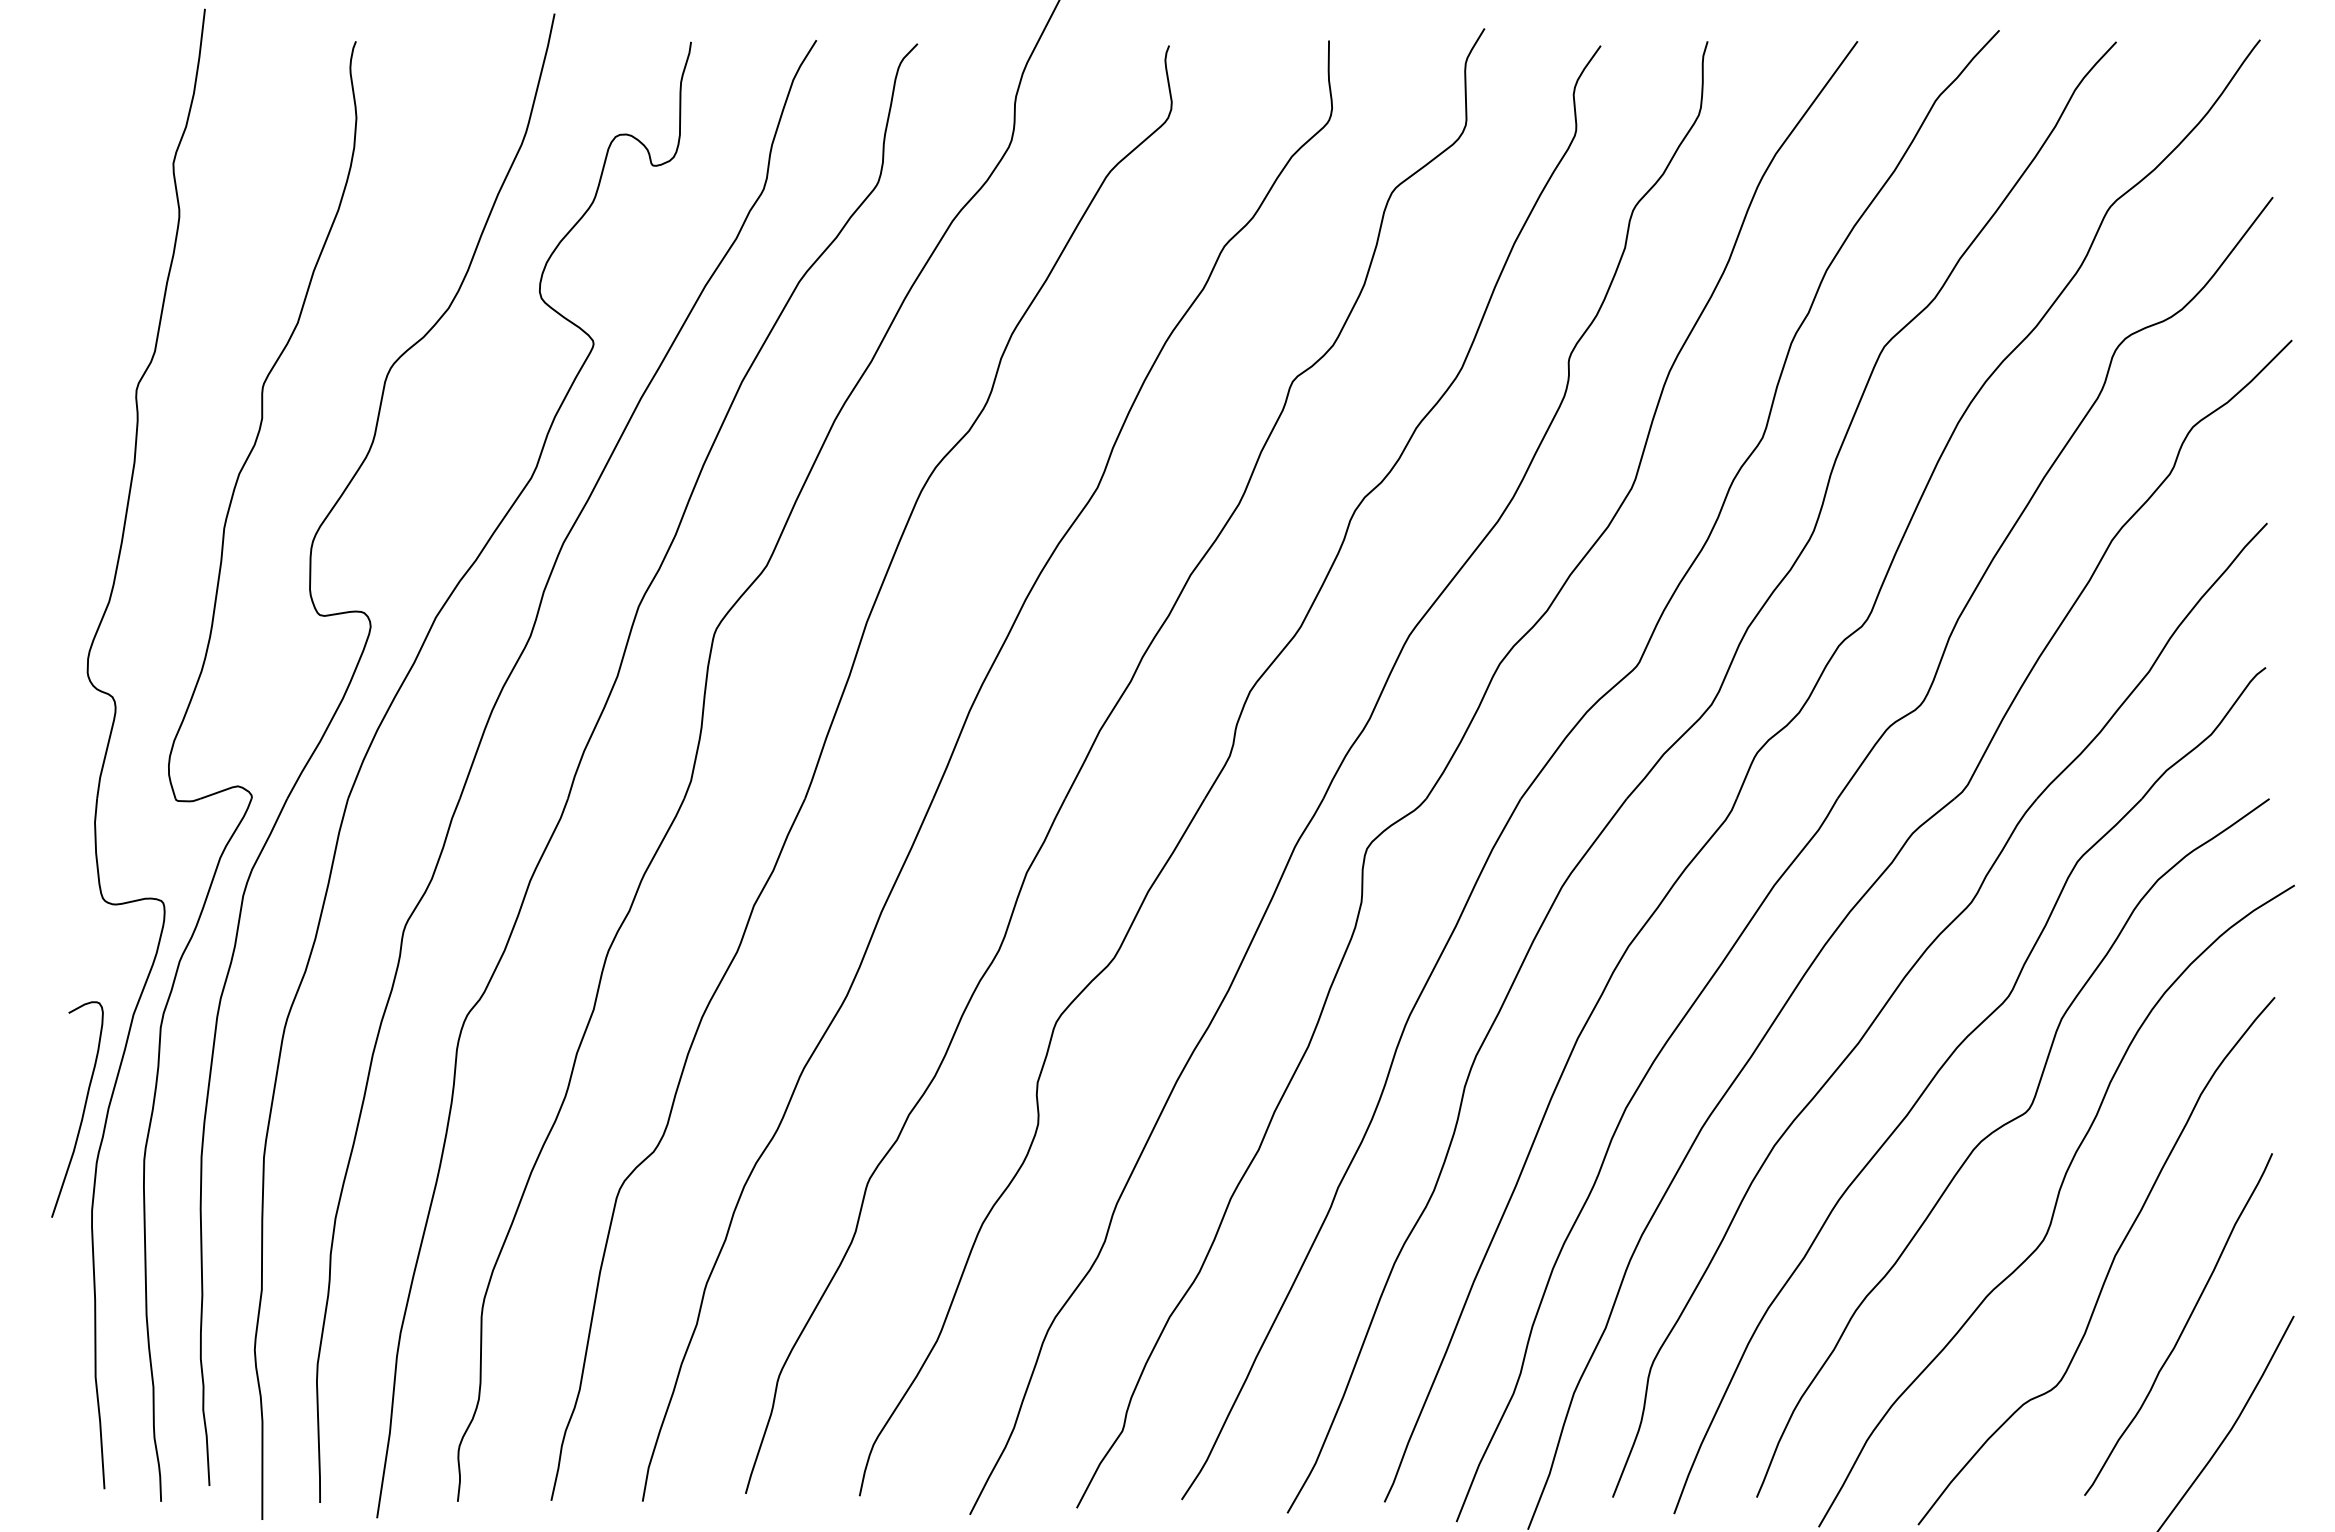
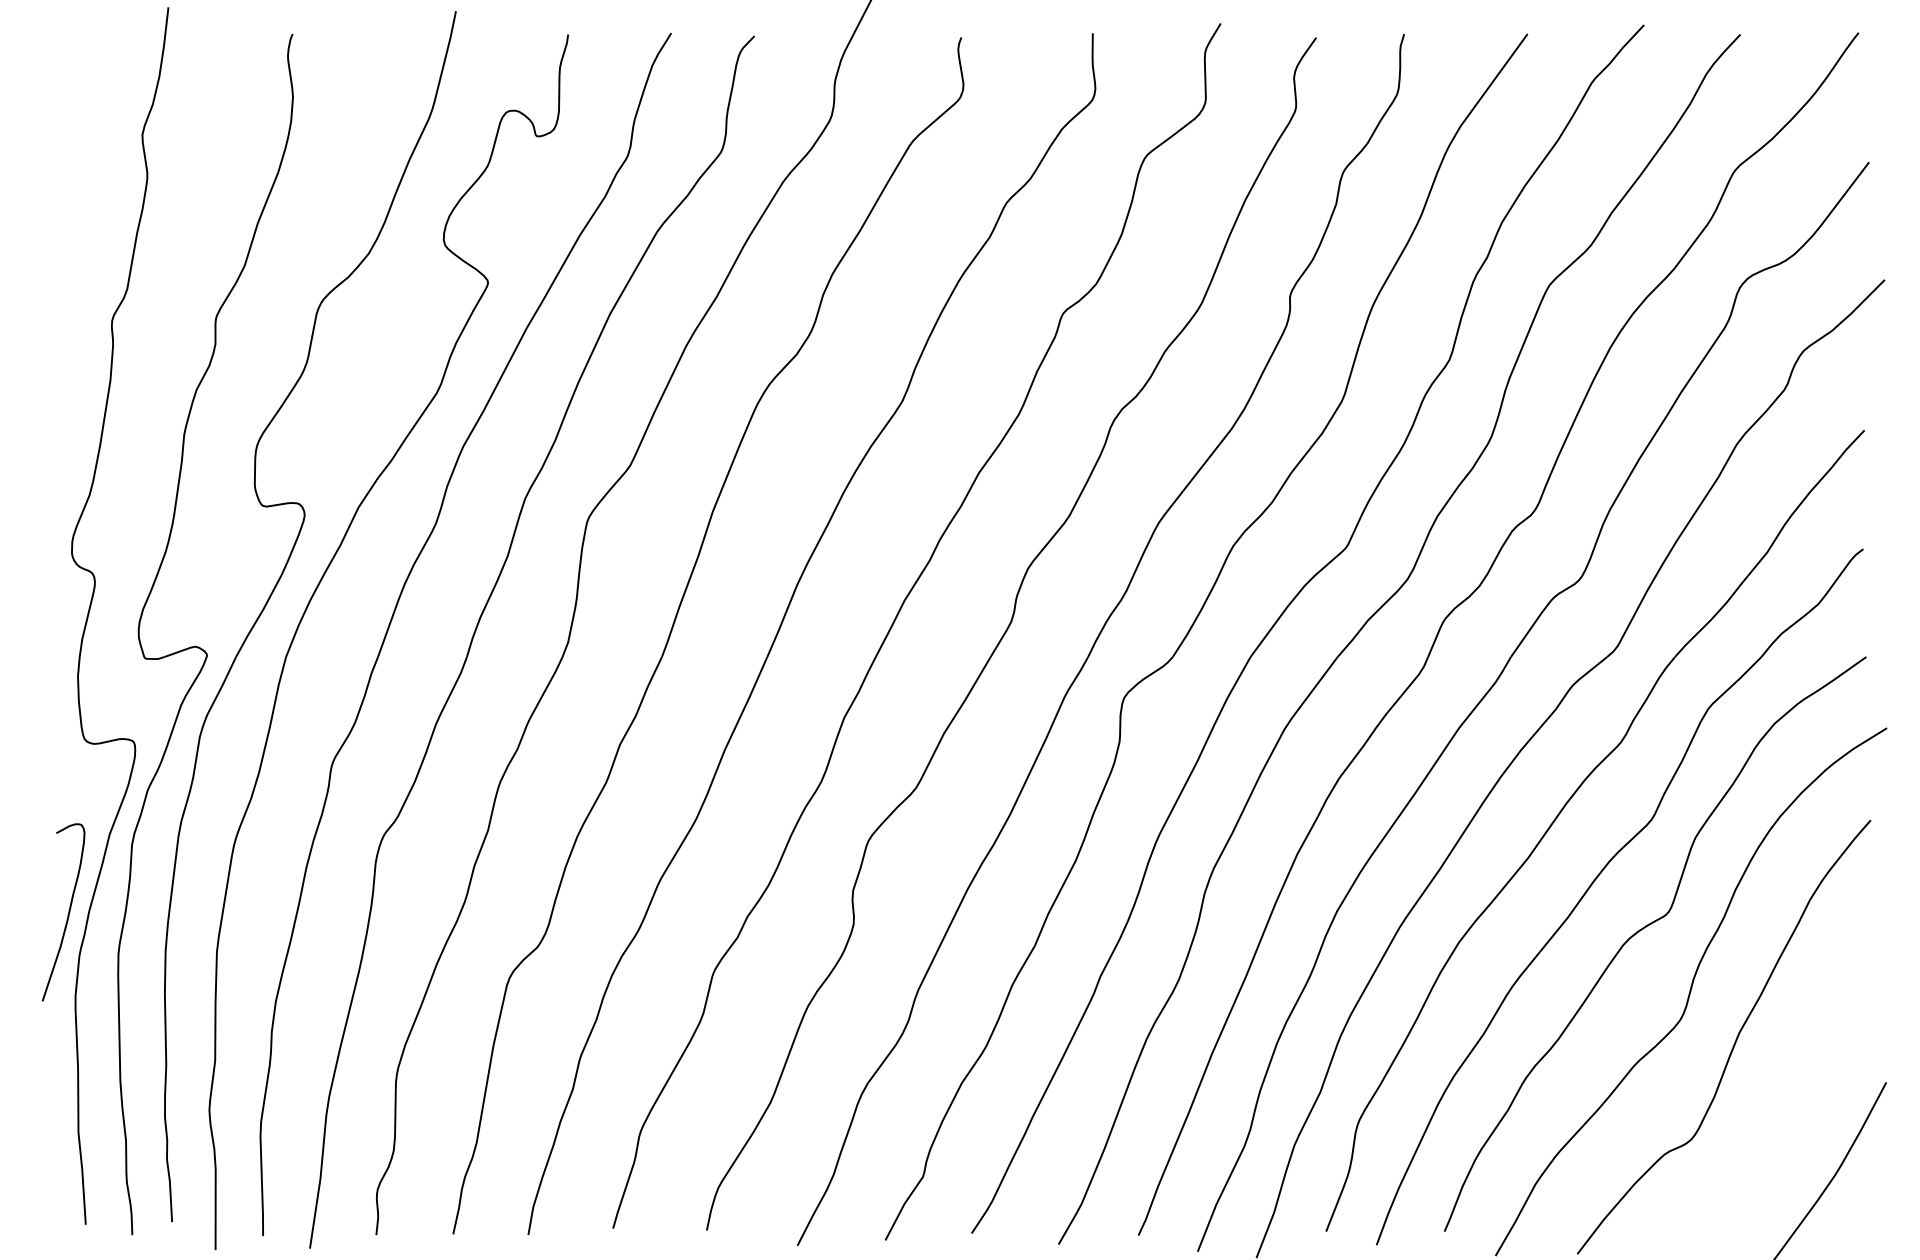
curve: (2183, 1327) -> (1795, 1091), removed

